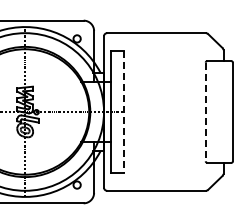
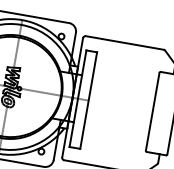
line: (124, 112) -> (88, 101), dashed -> solid
line: (205, 112) -> (152, 112), dashed -> solid

